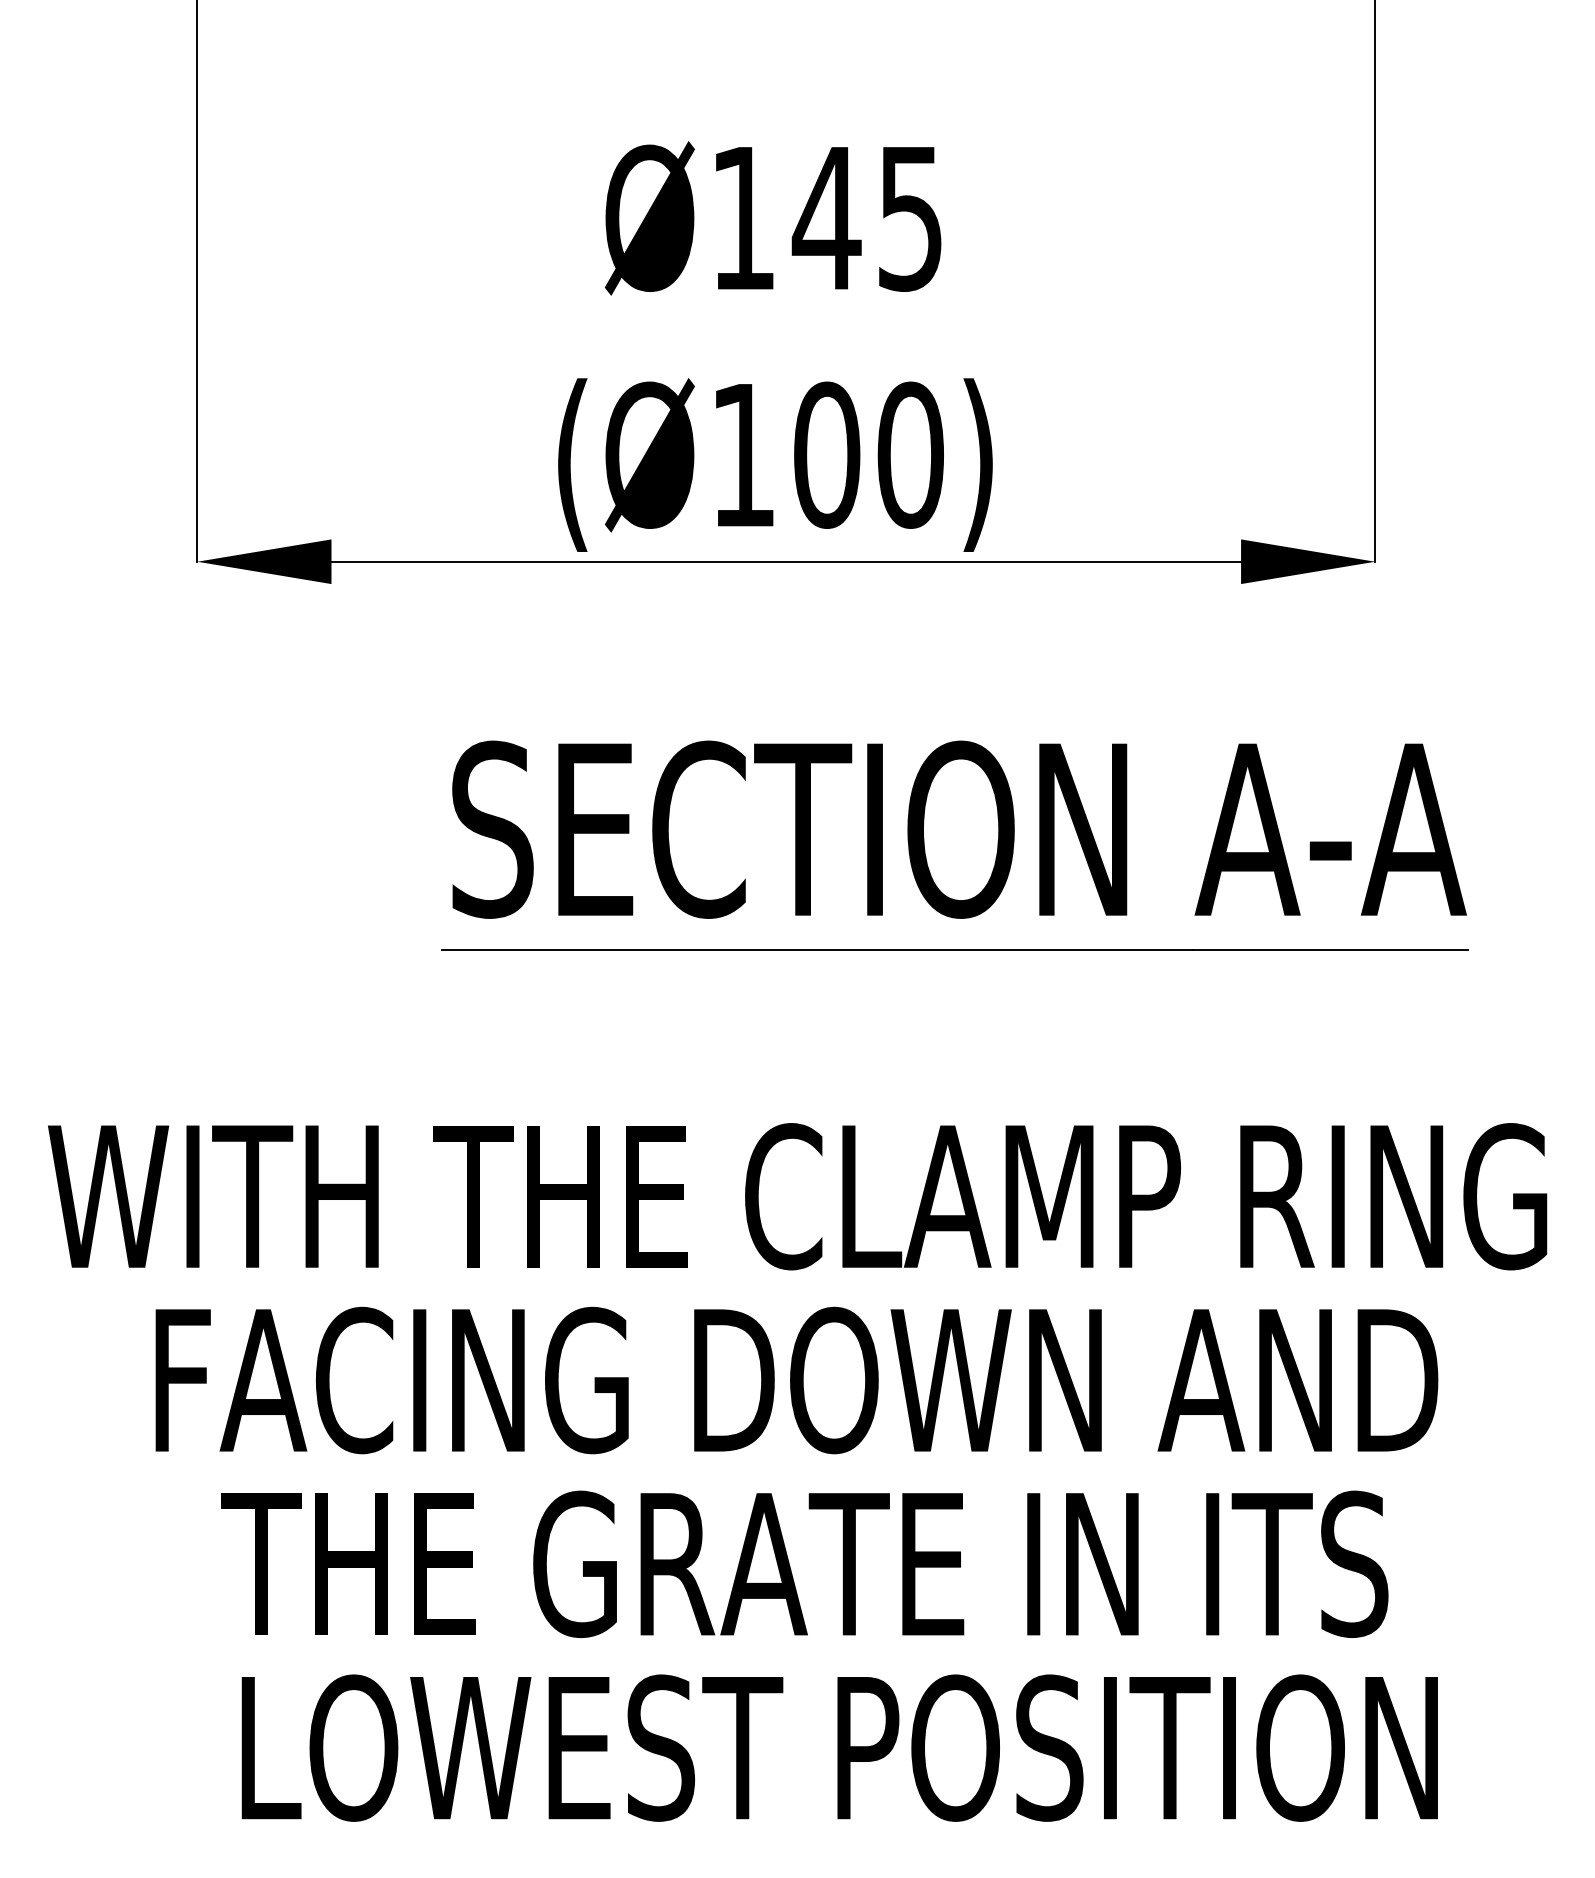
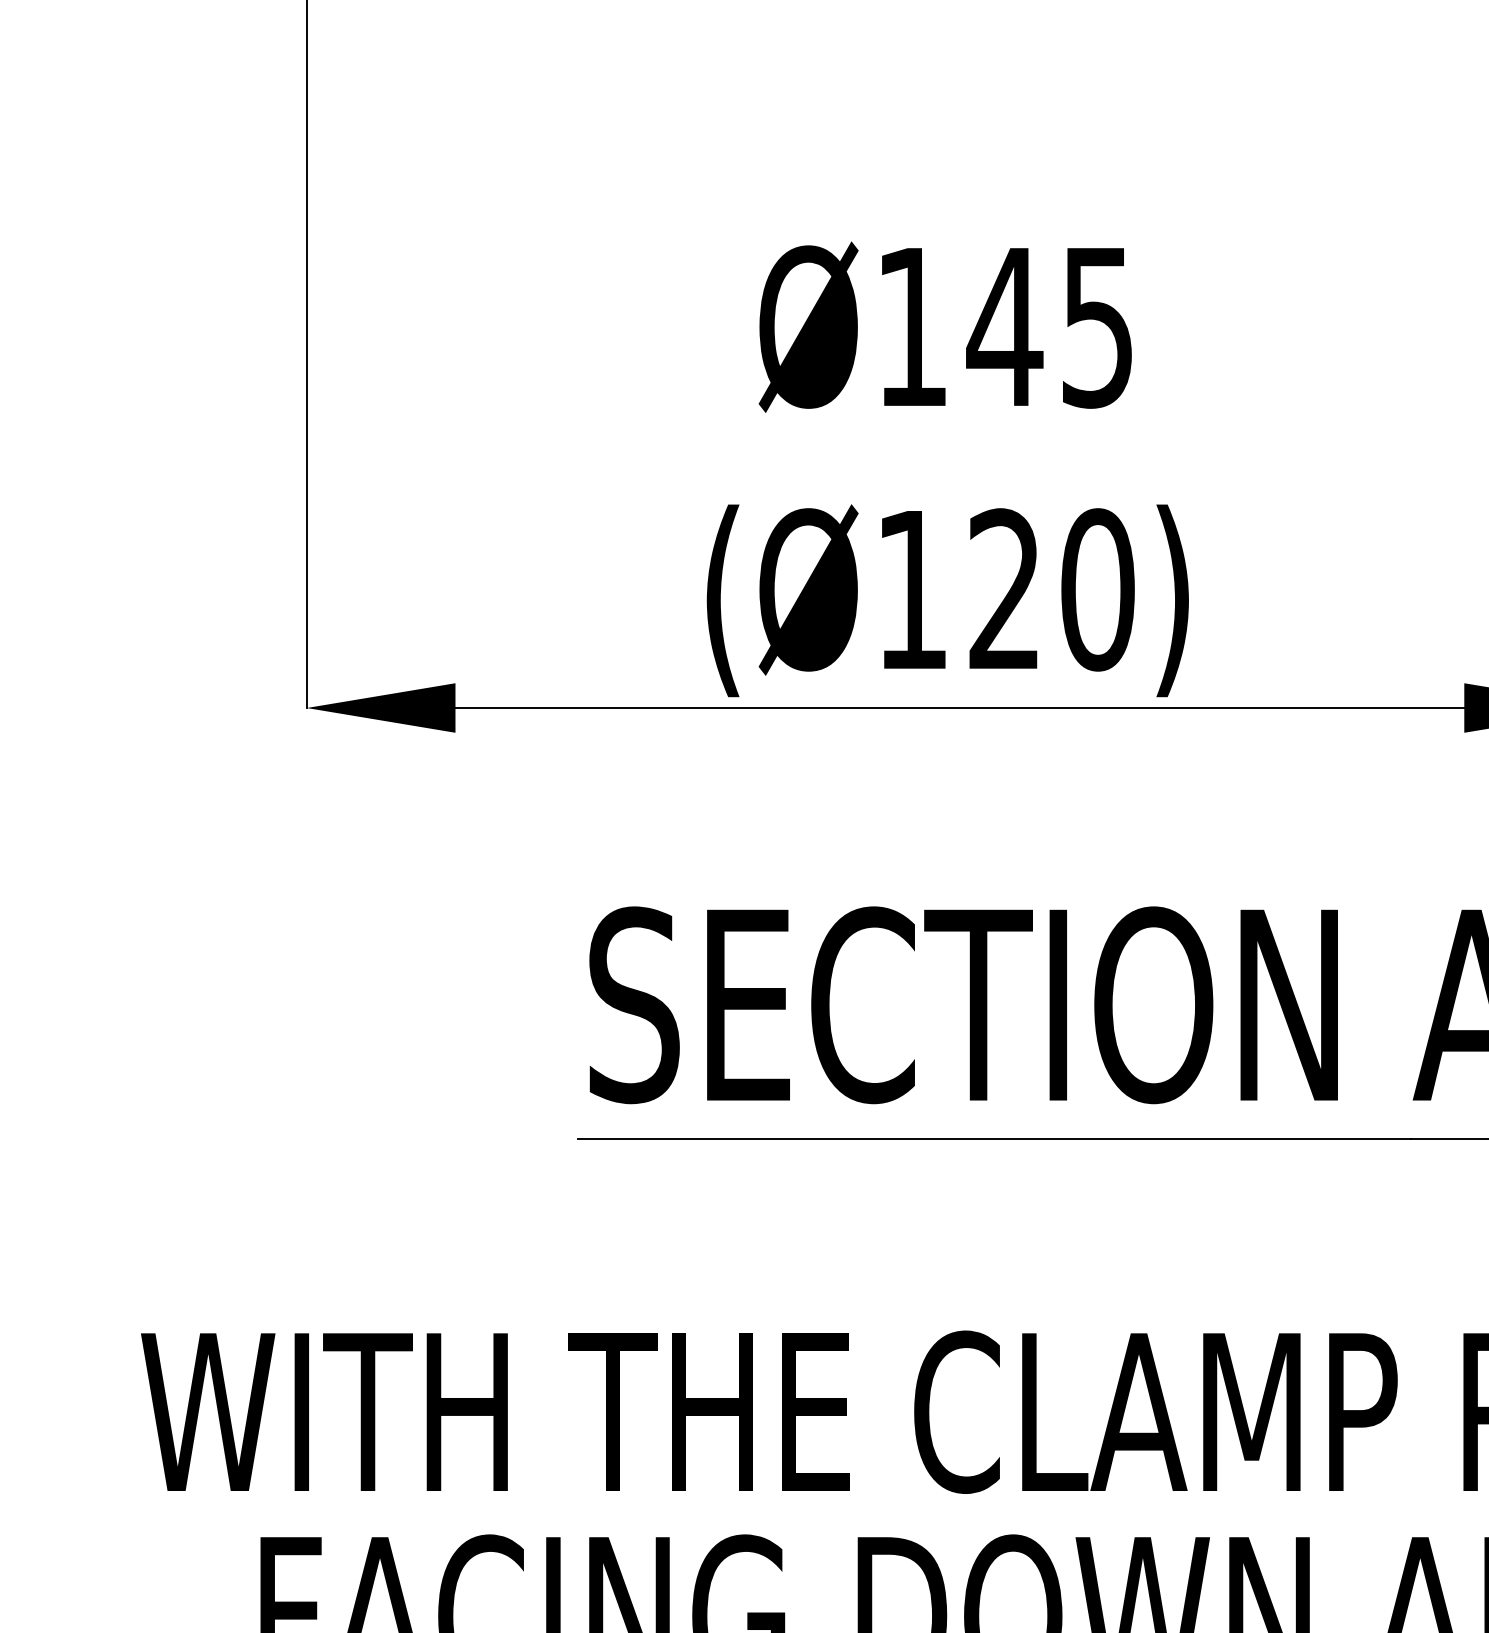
text: (827, 454) -> (1005, 589), (Ø100) -> (Ø120)

